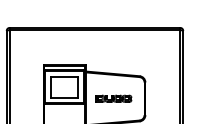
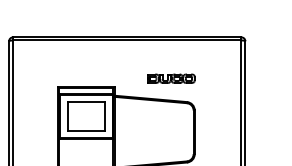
part: (113, 98) -> (170, 78), moved

